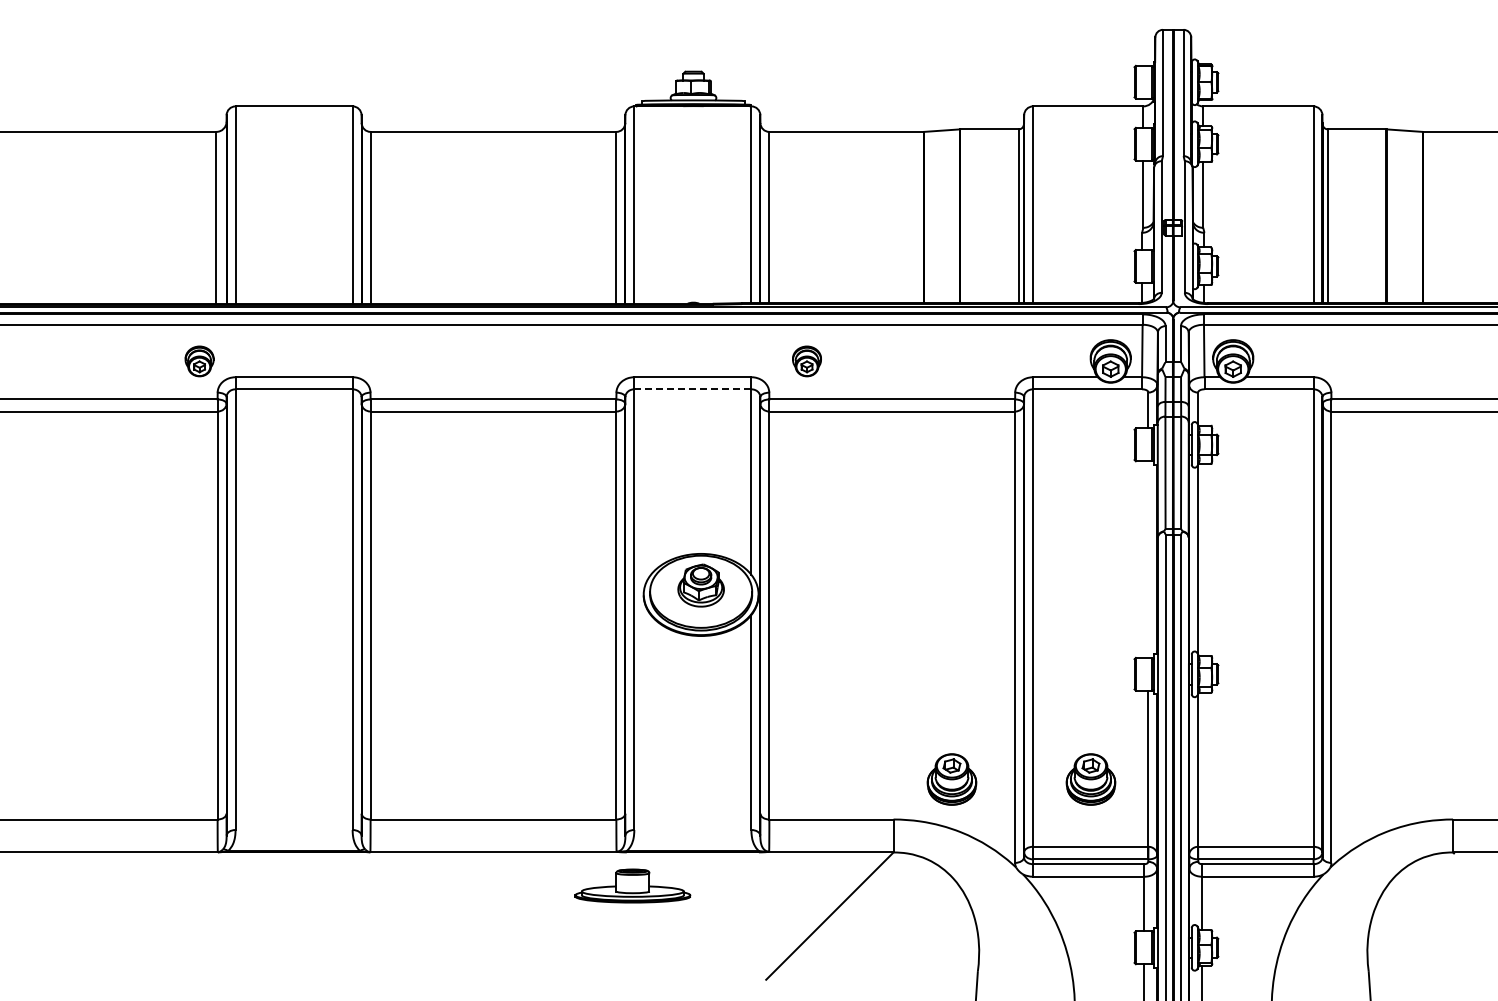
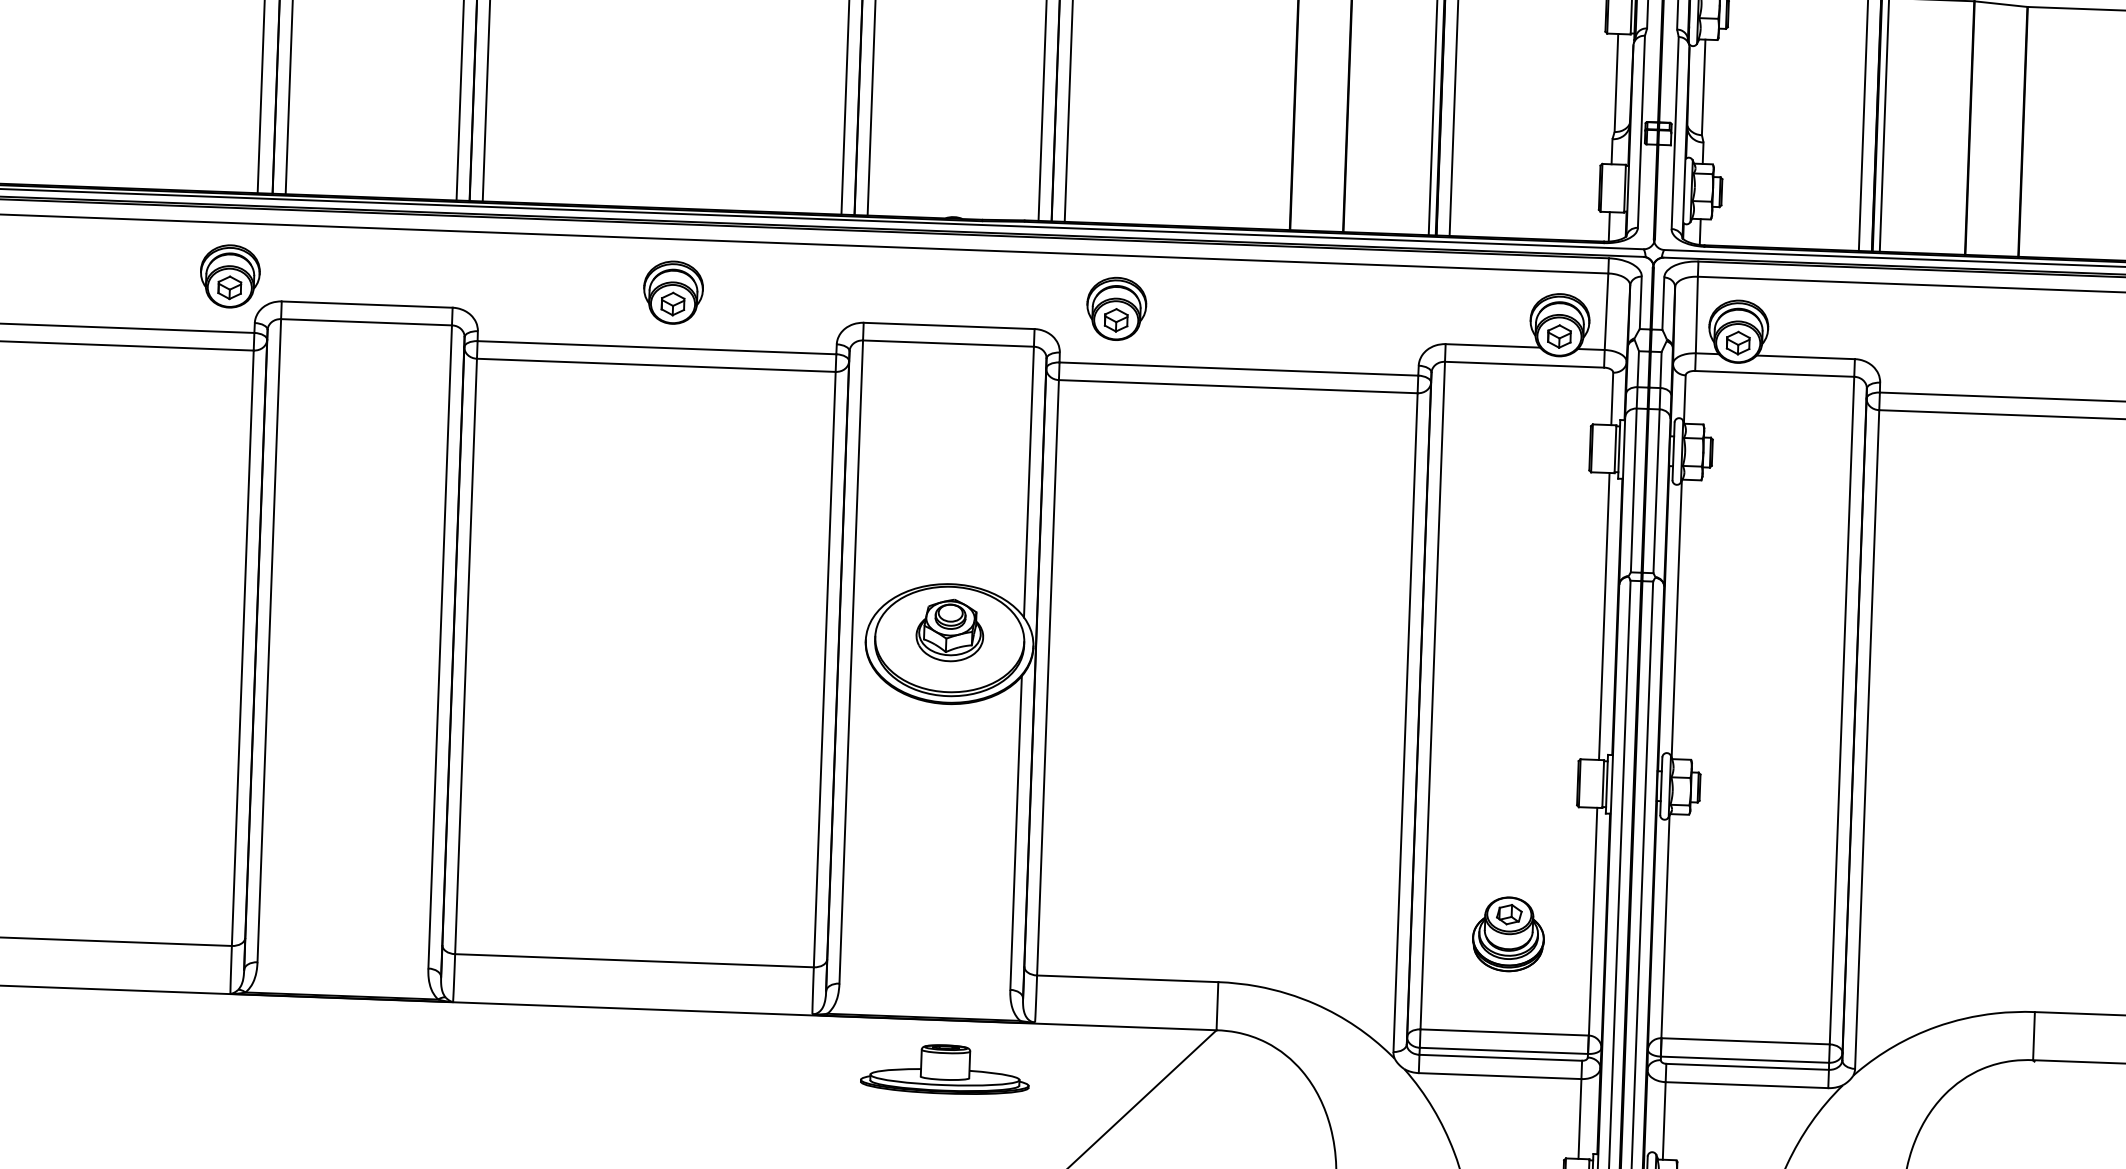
part: (199, 361) -> (229, 276), size x1.43
part: (503, 361) -> (673, 292), added
part: (806, 361) -> (1115, 309), size x1.43
line: (692, 389) -> (947, 343), dashed -> solid
line: (1148, 559) -> (1604, 616), added
part: (951, 779) -> (1305, 926), removed
part: (632, 885) -> (944, 1068), moved

